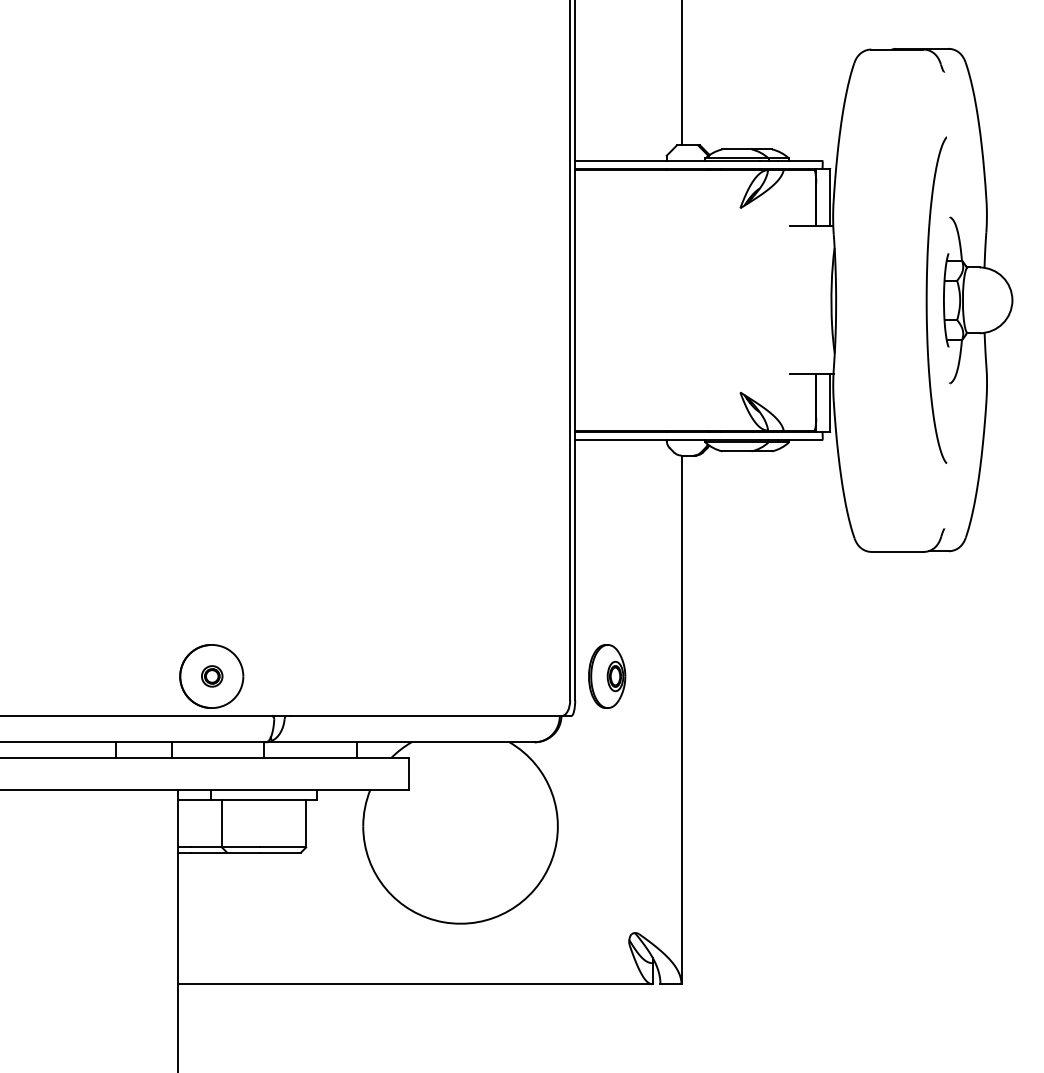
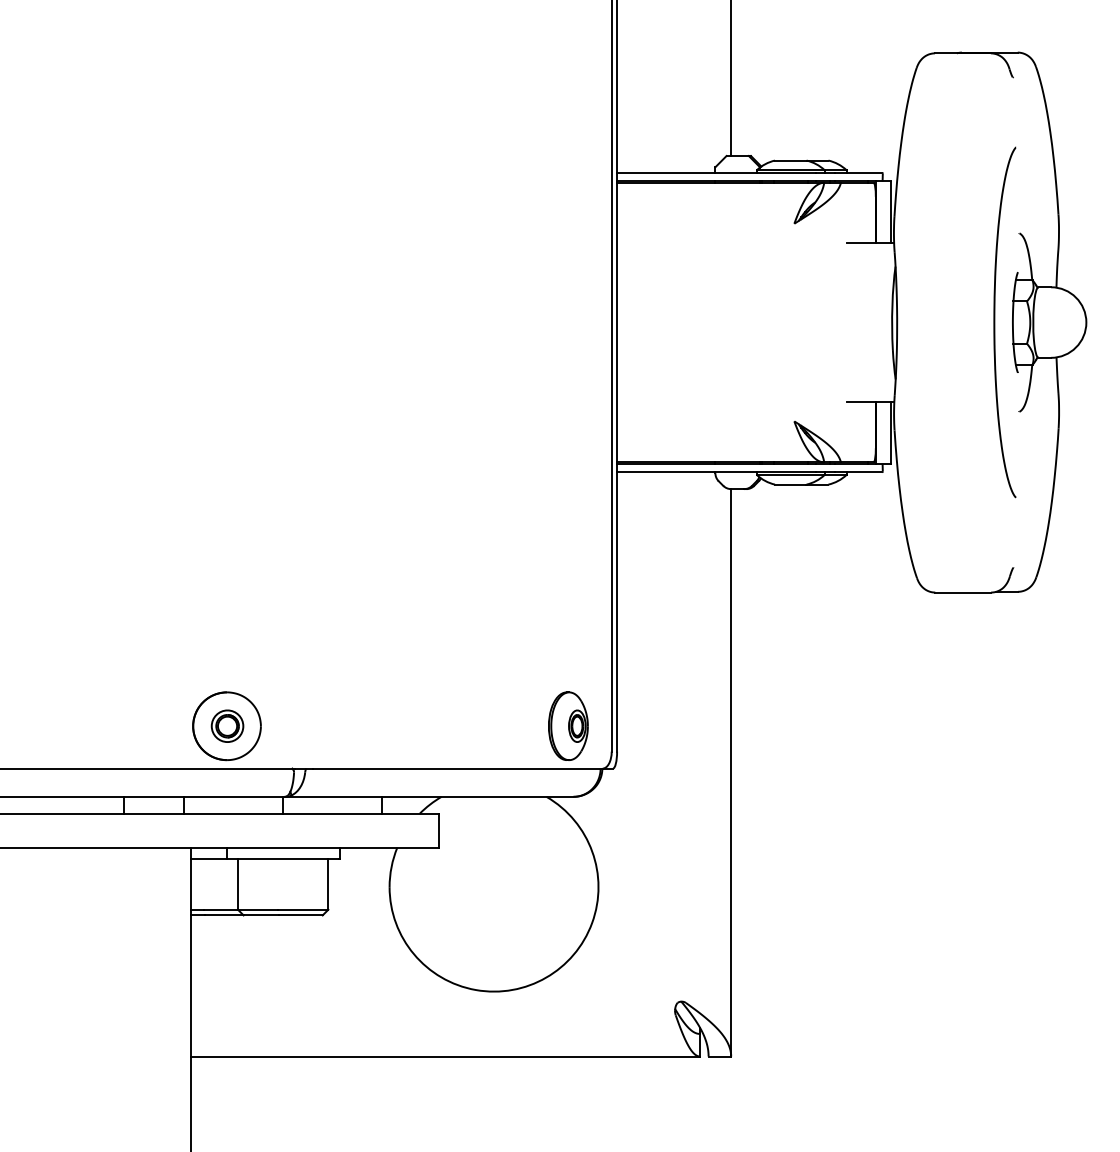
part: (212, 675) -> (227, 725), size x1.43
part: (607, 675) -> (568, 725), moved

